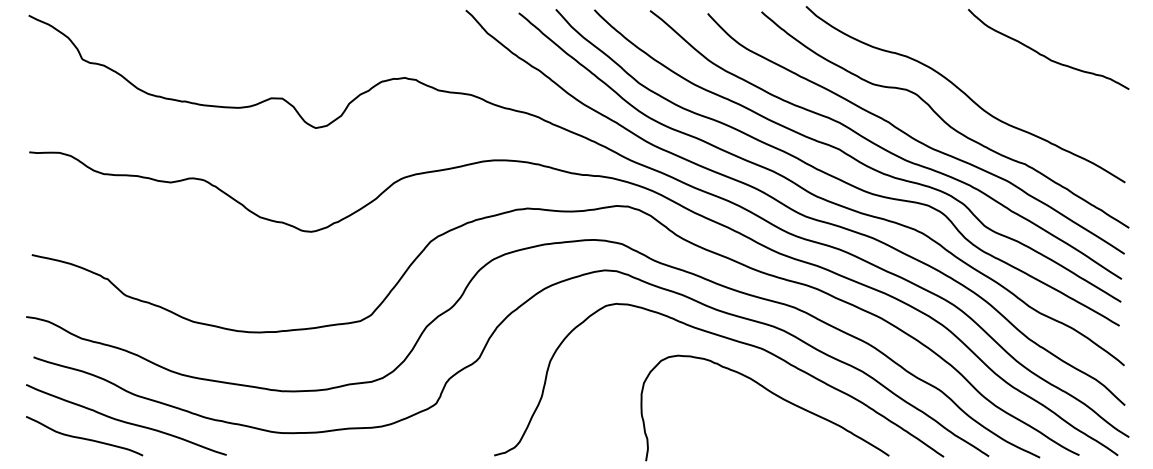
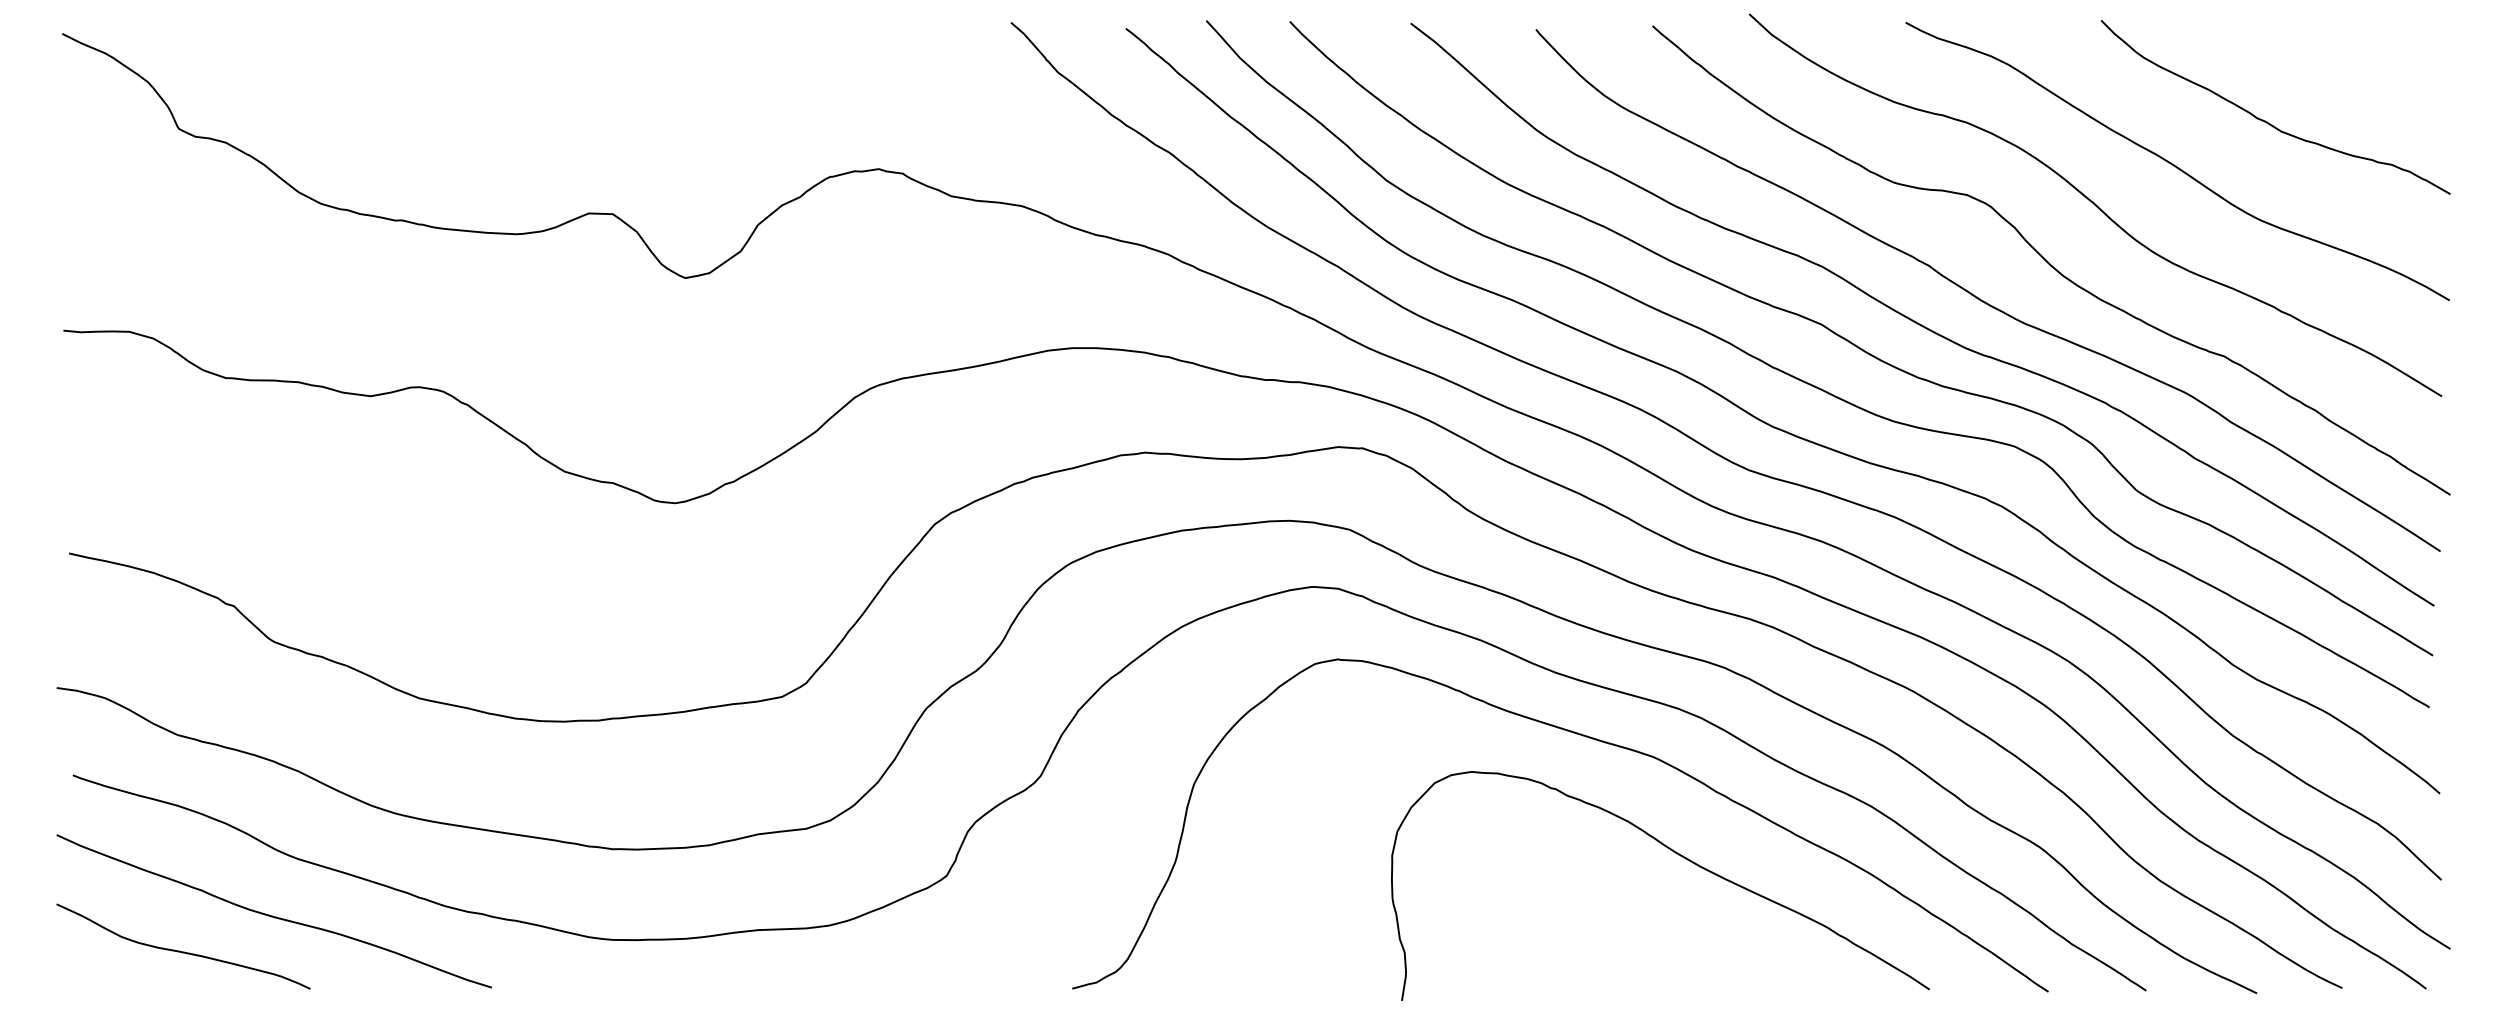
curve: (1001, 74) -> (2173, 161), added

